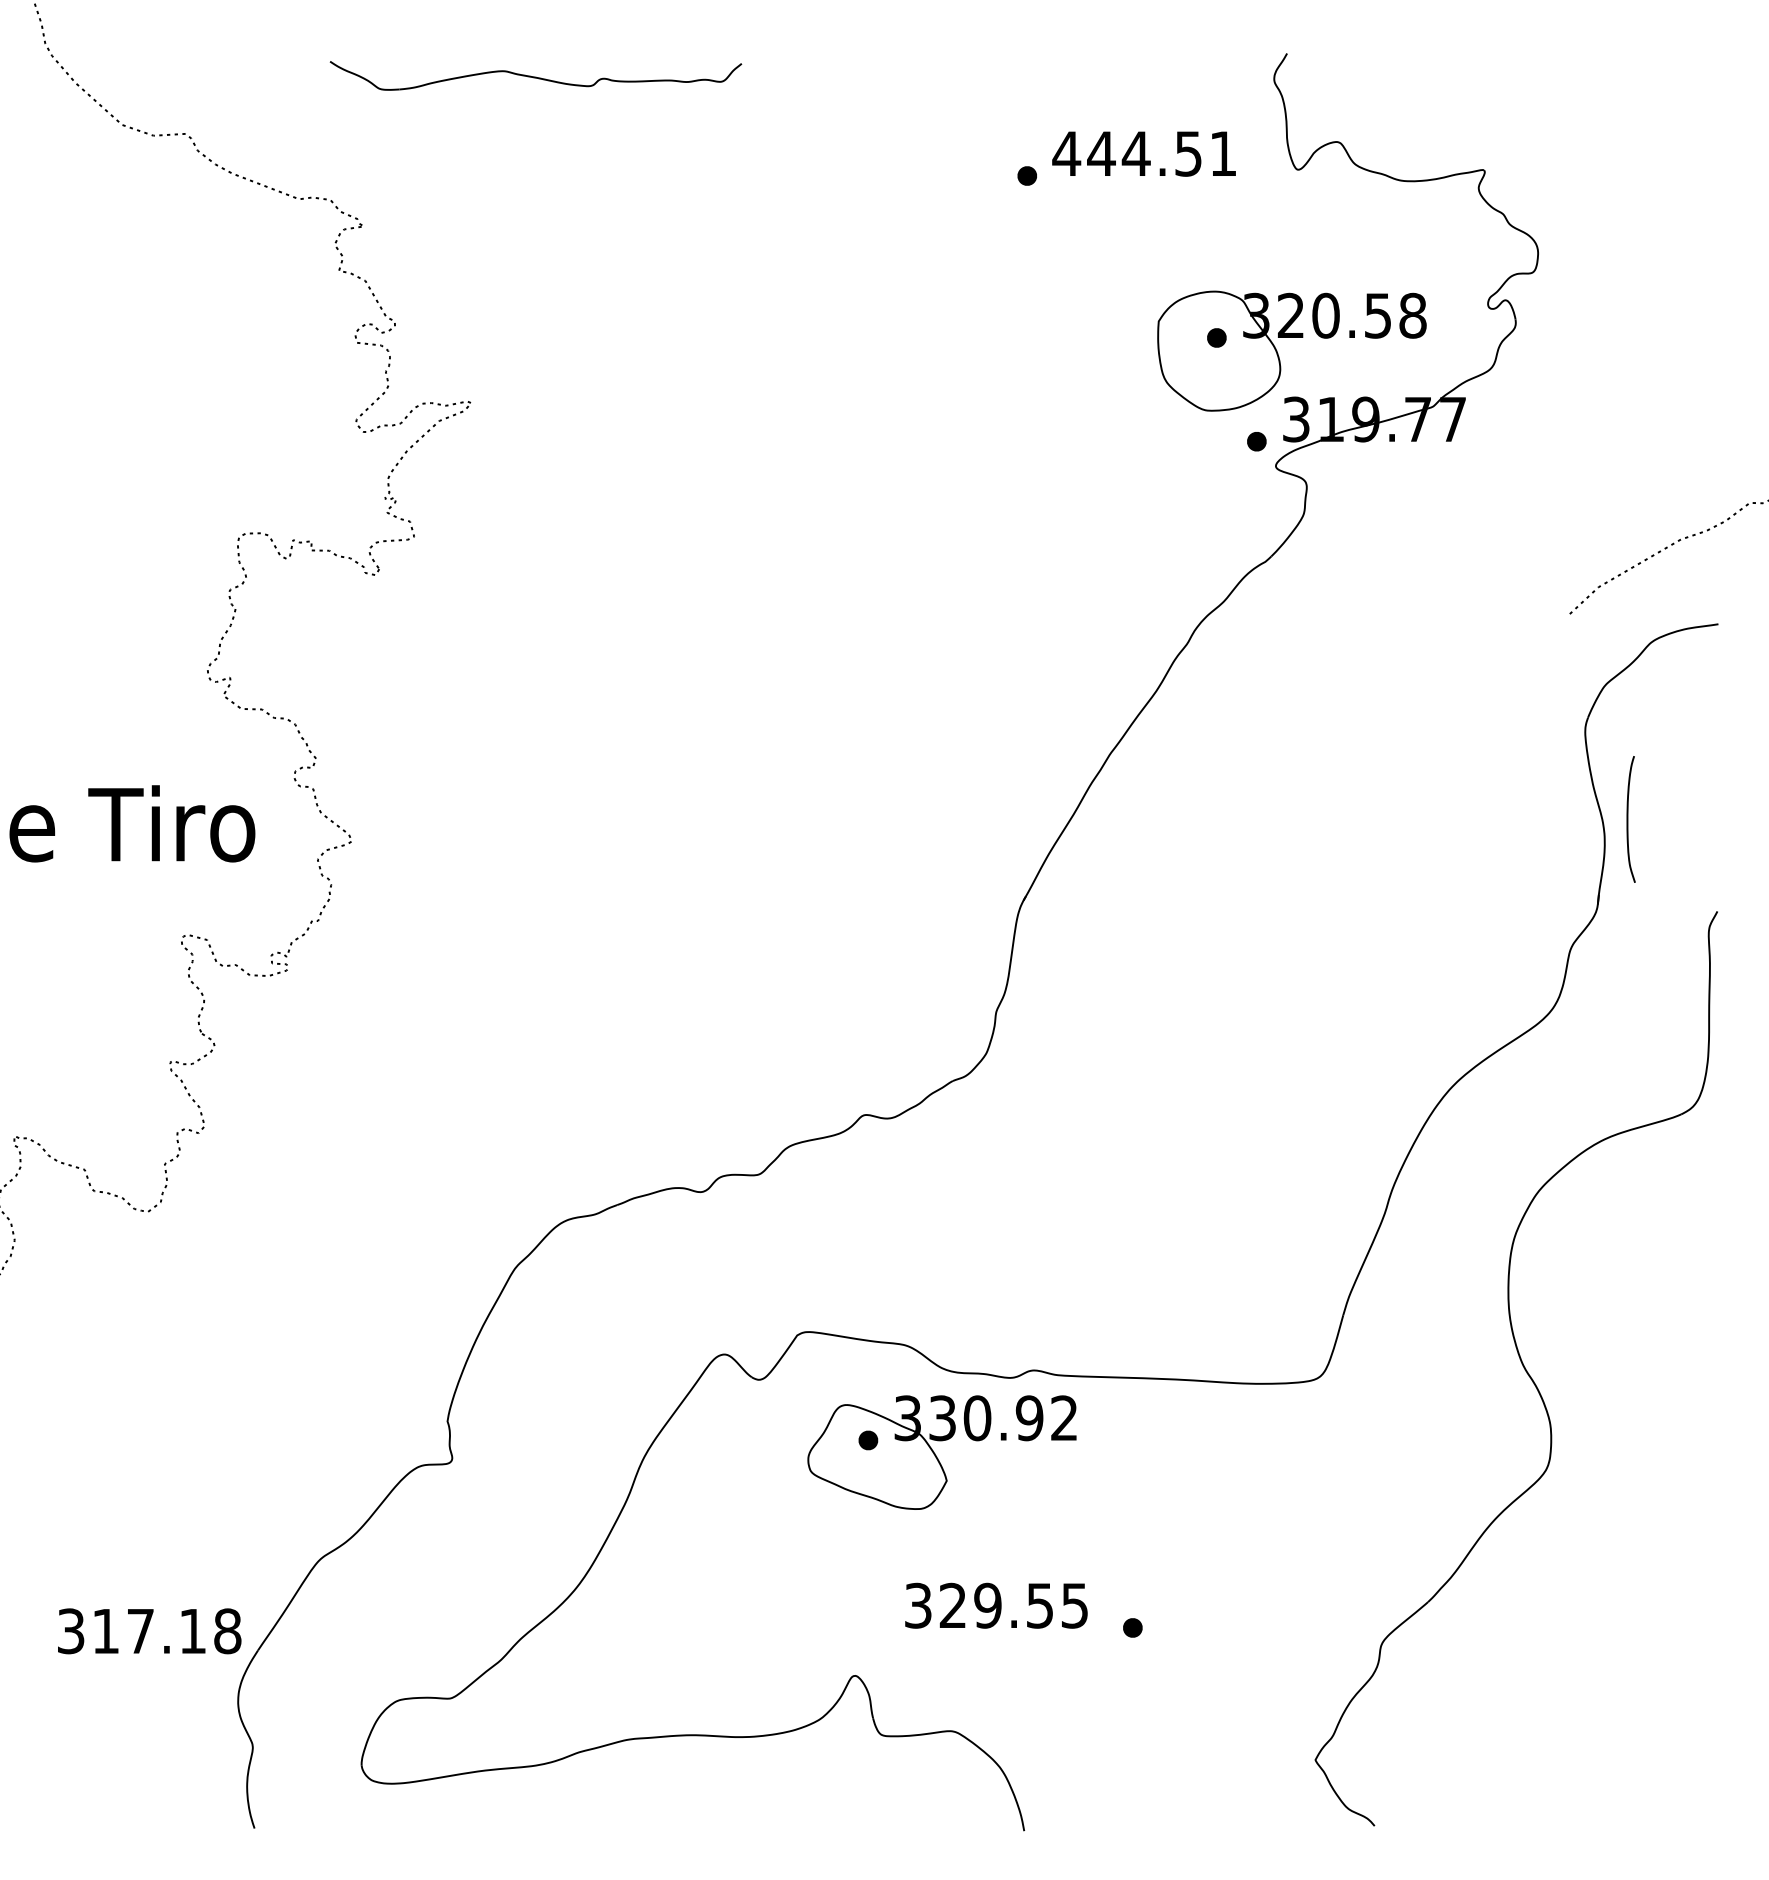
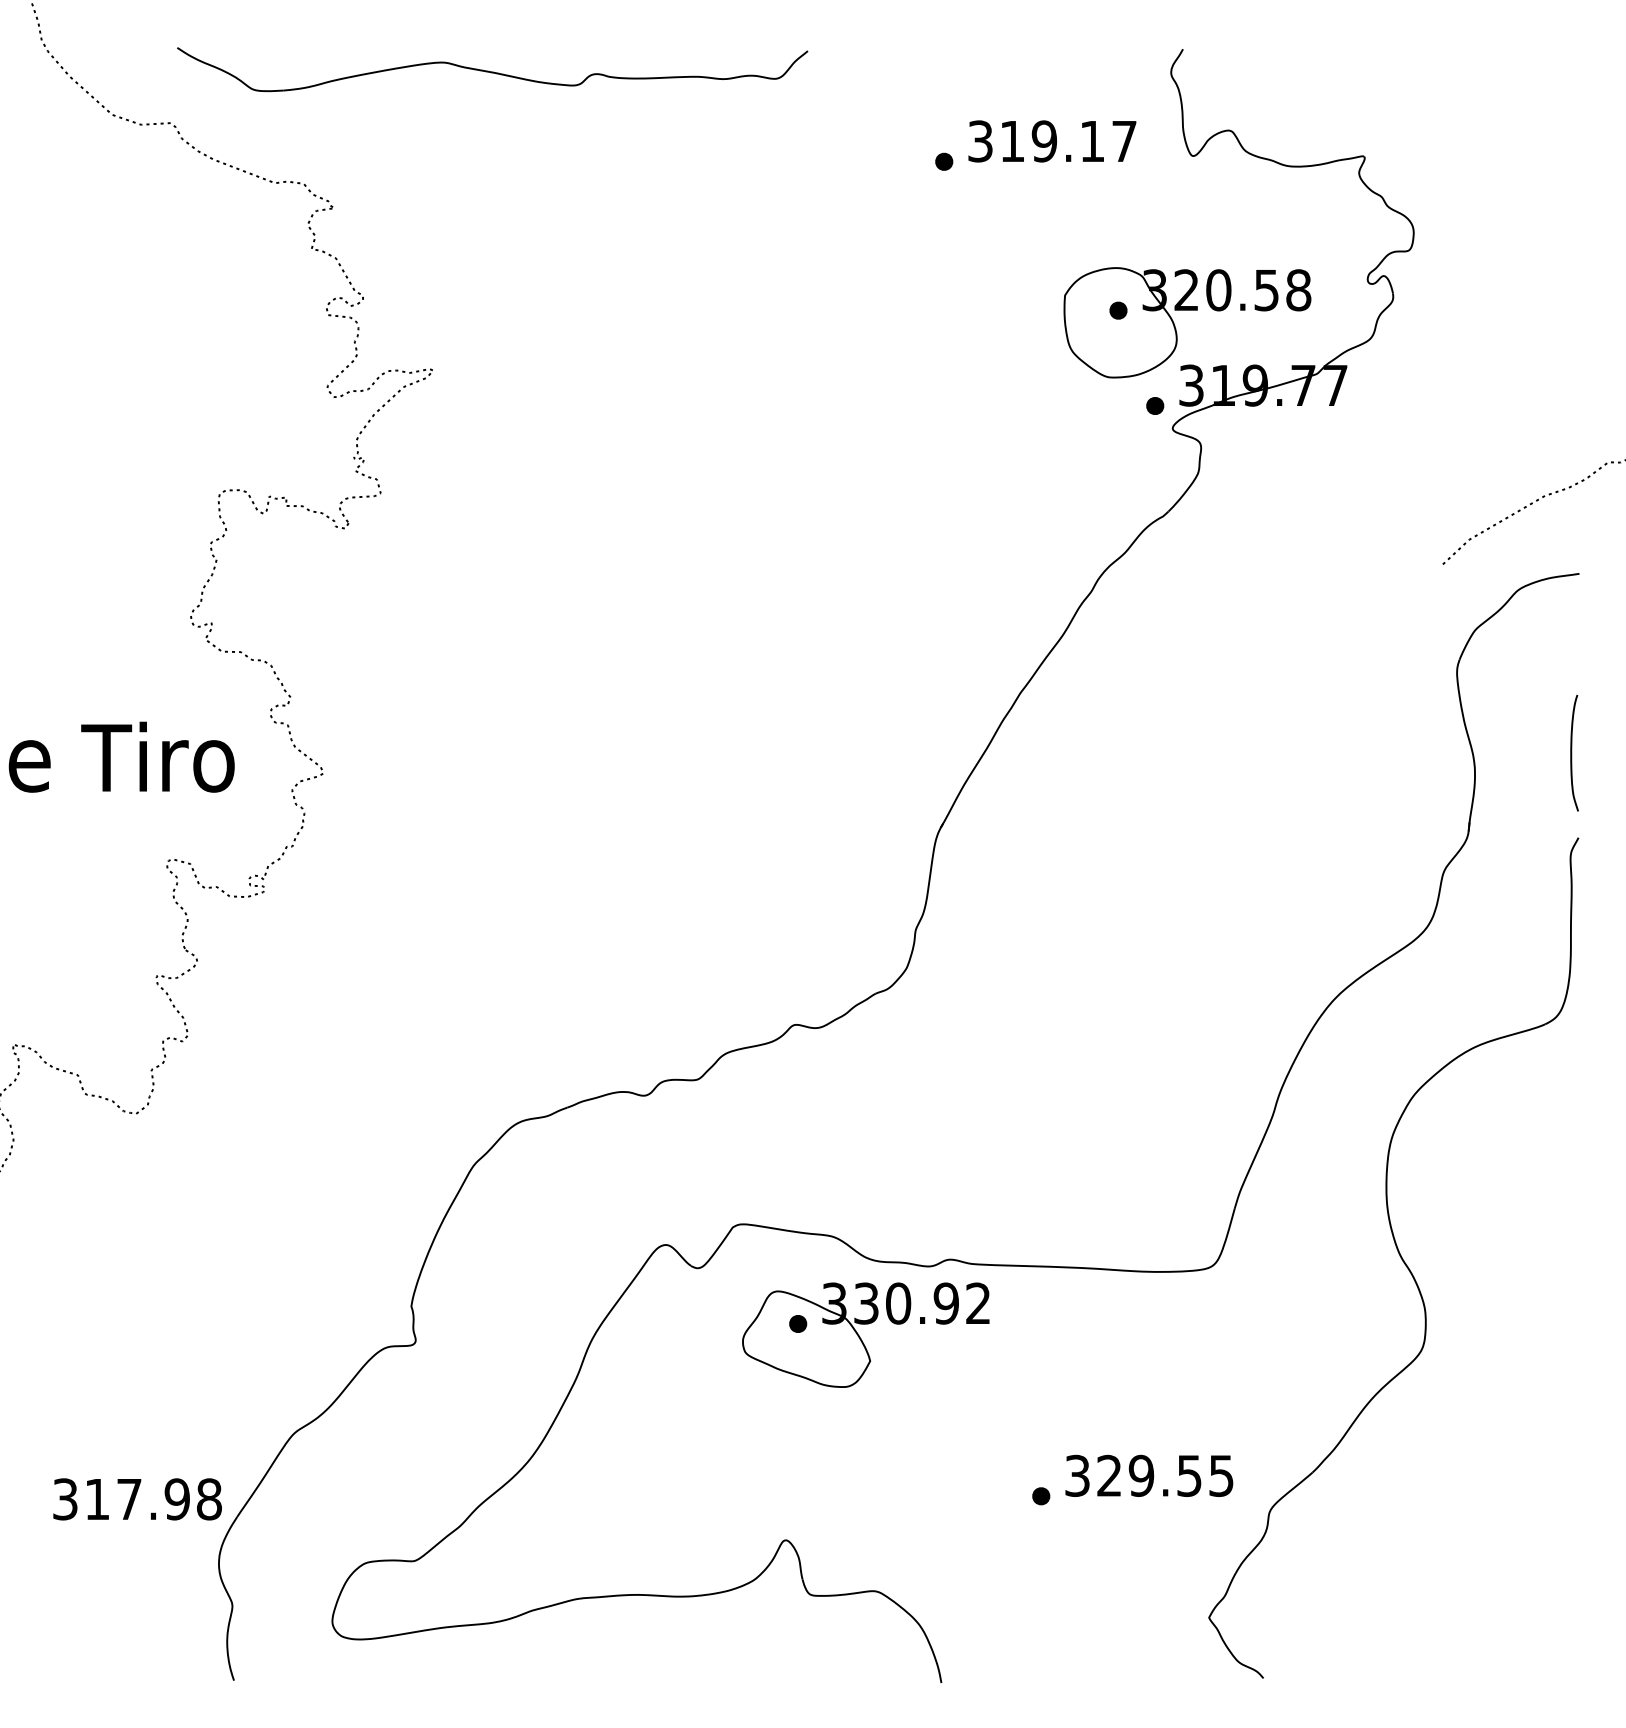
part: (535, 75) -> (492, 69), size x1.67
text: (1144, 153) -> (1051, 141), 444.51 -> 319.17
curve: (1628, 819) -> (1572, 753), moved
text: (996, 1605) -> (1149, 1475), moved
text: (192, 1631) -> (176, 1499), 317.18 -> 317.98

